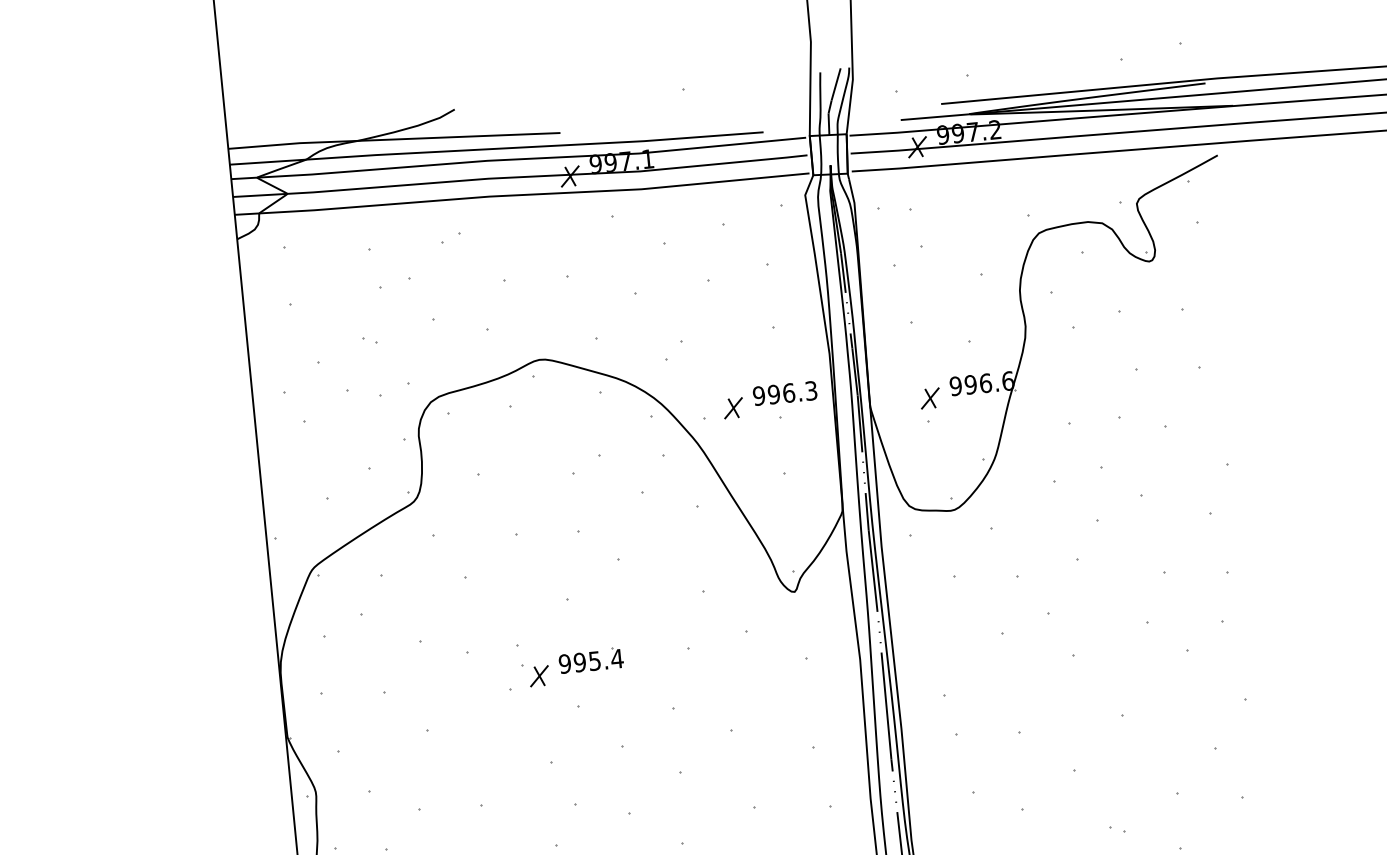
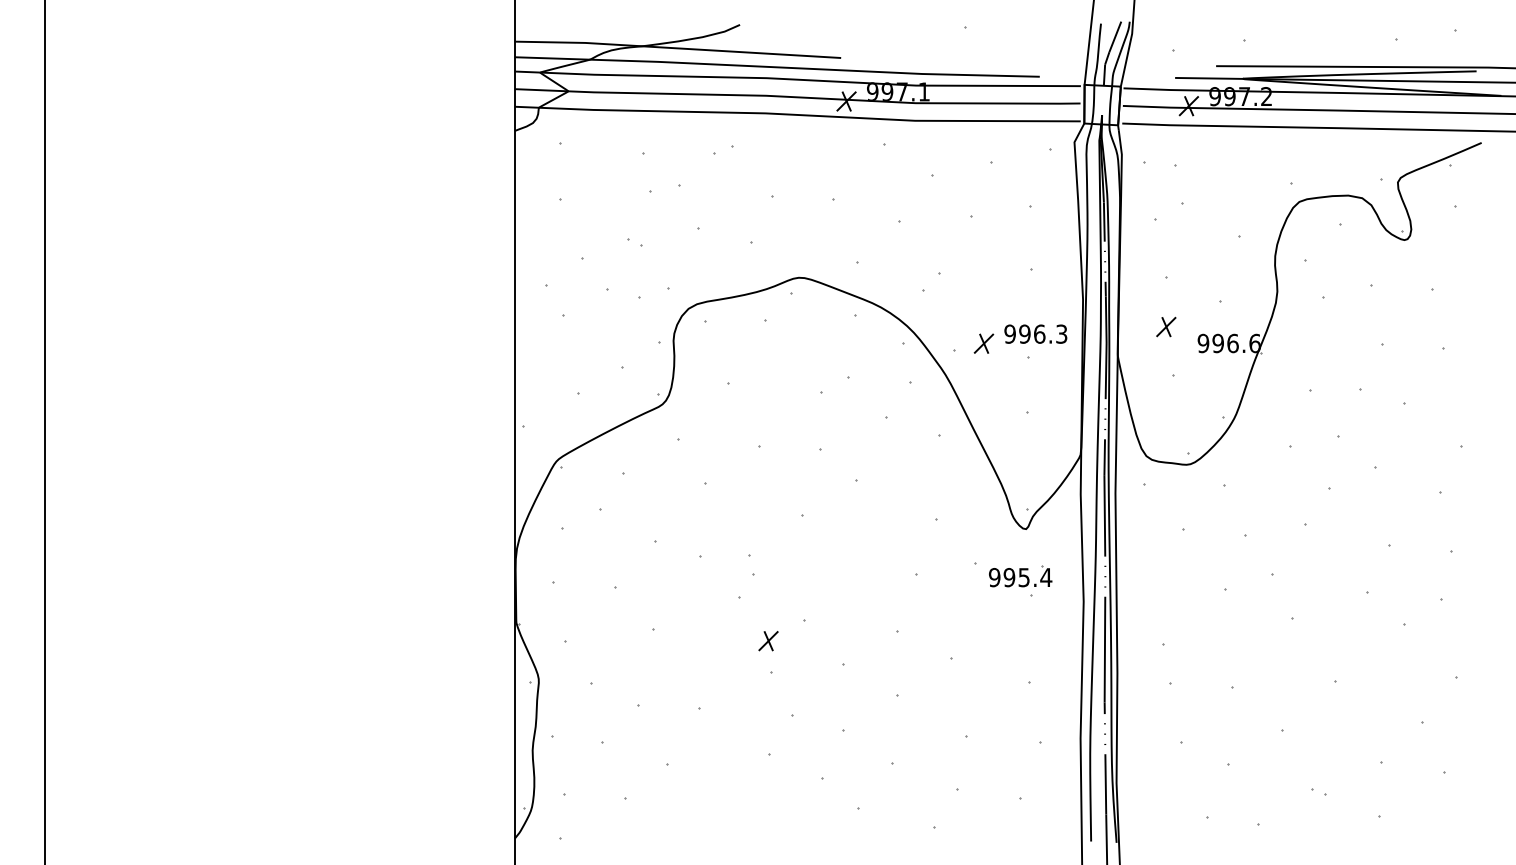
part: (930, 397) -> (1166, 326), moved
part: (591, 660) -> (1020, 576), moved
part: (539, 676) -> (768, 641), moved

